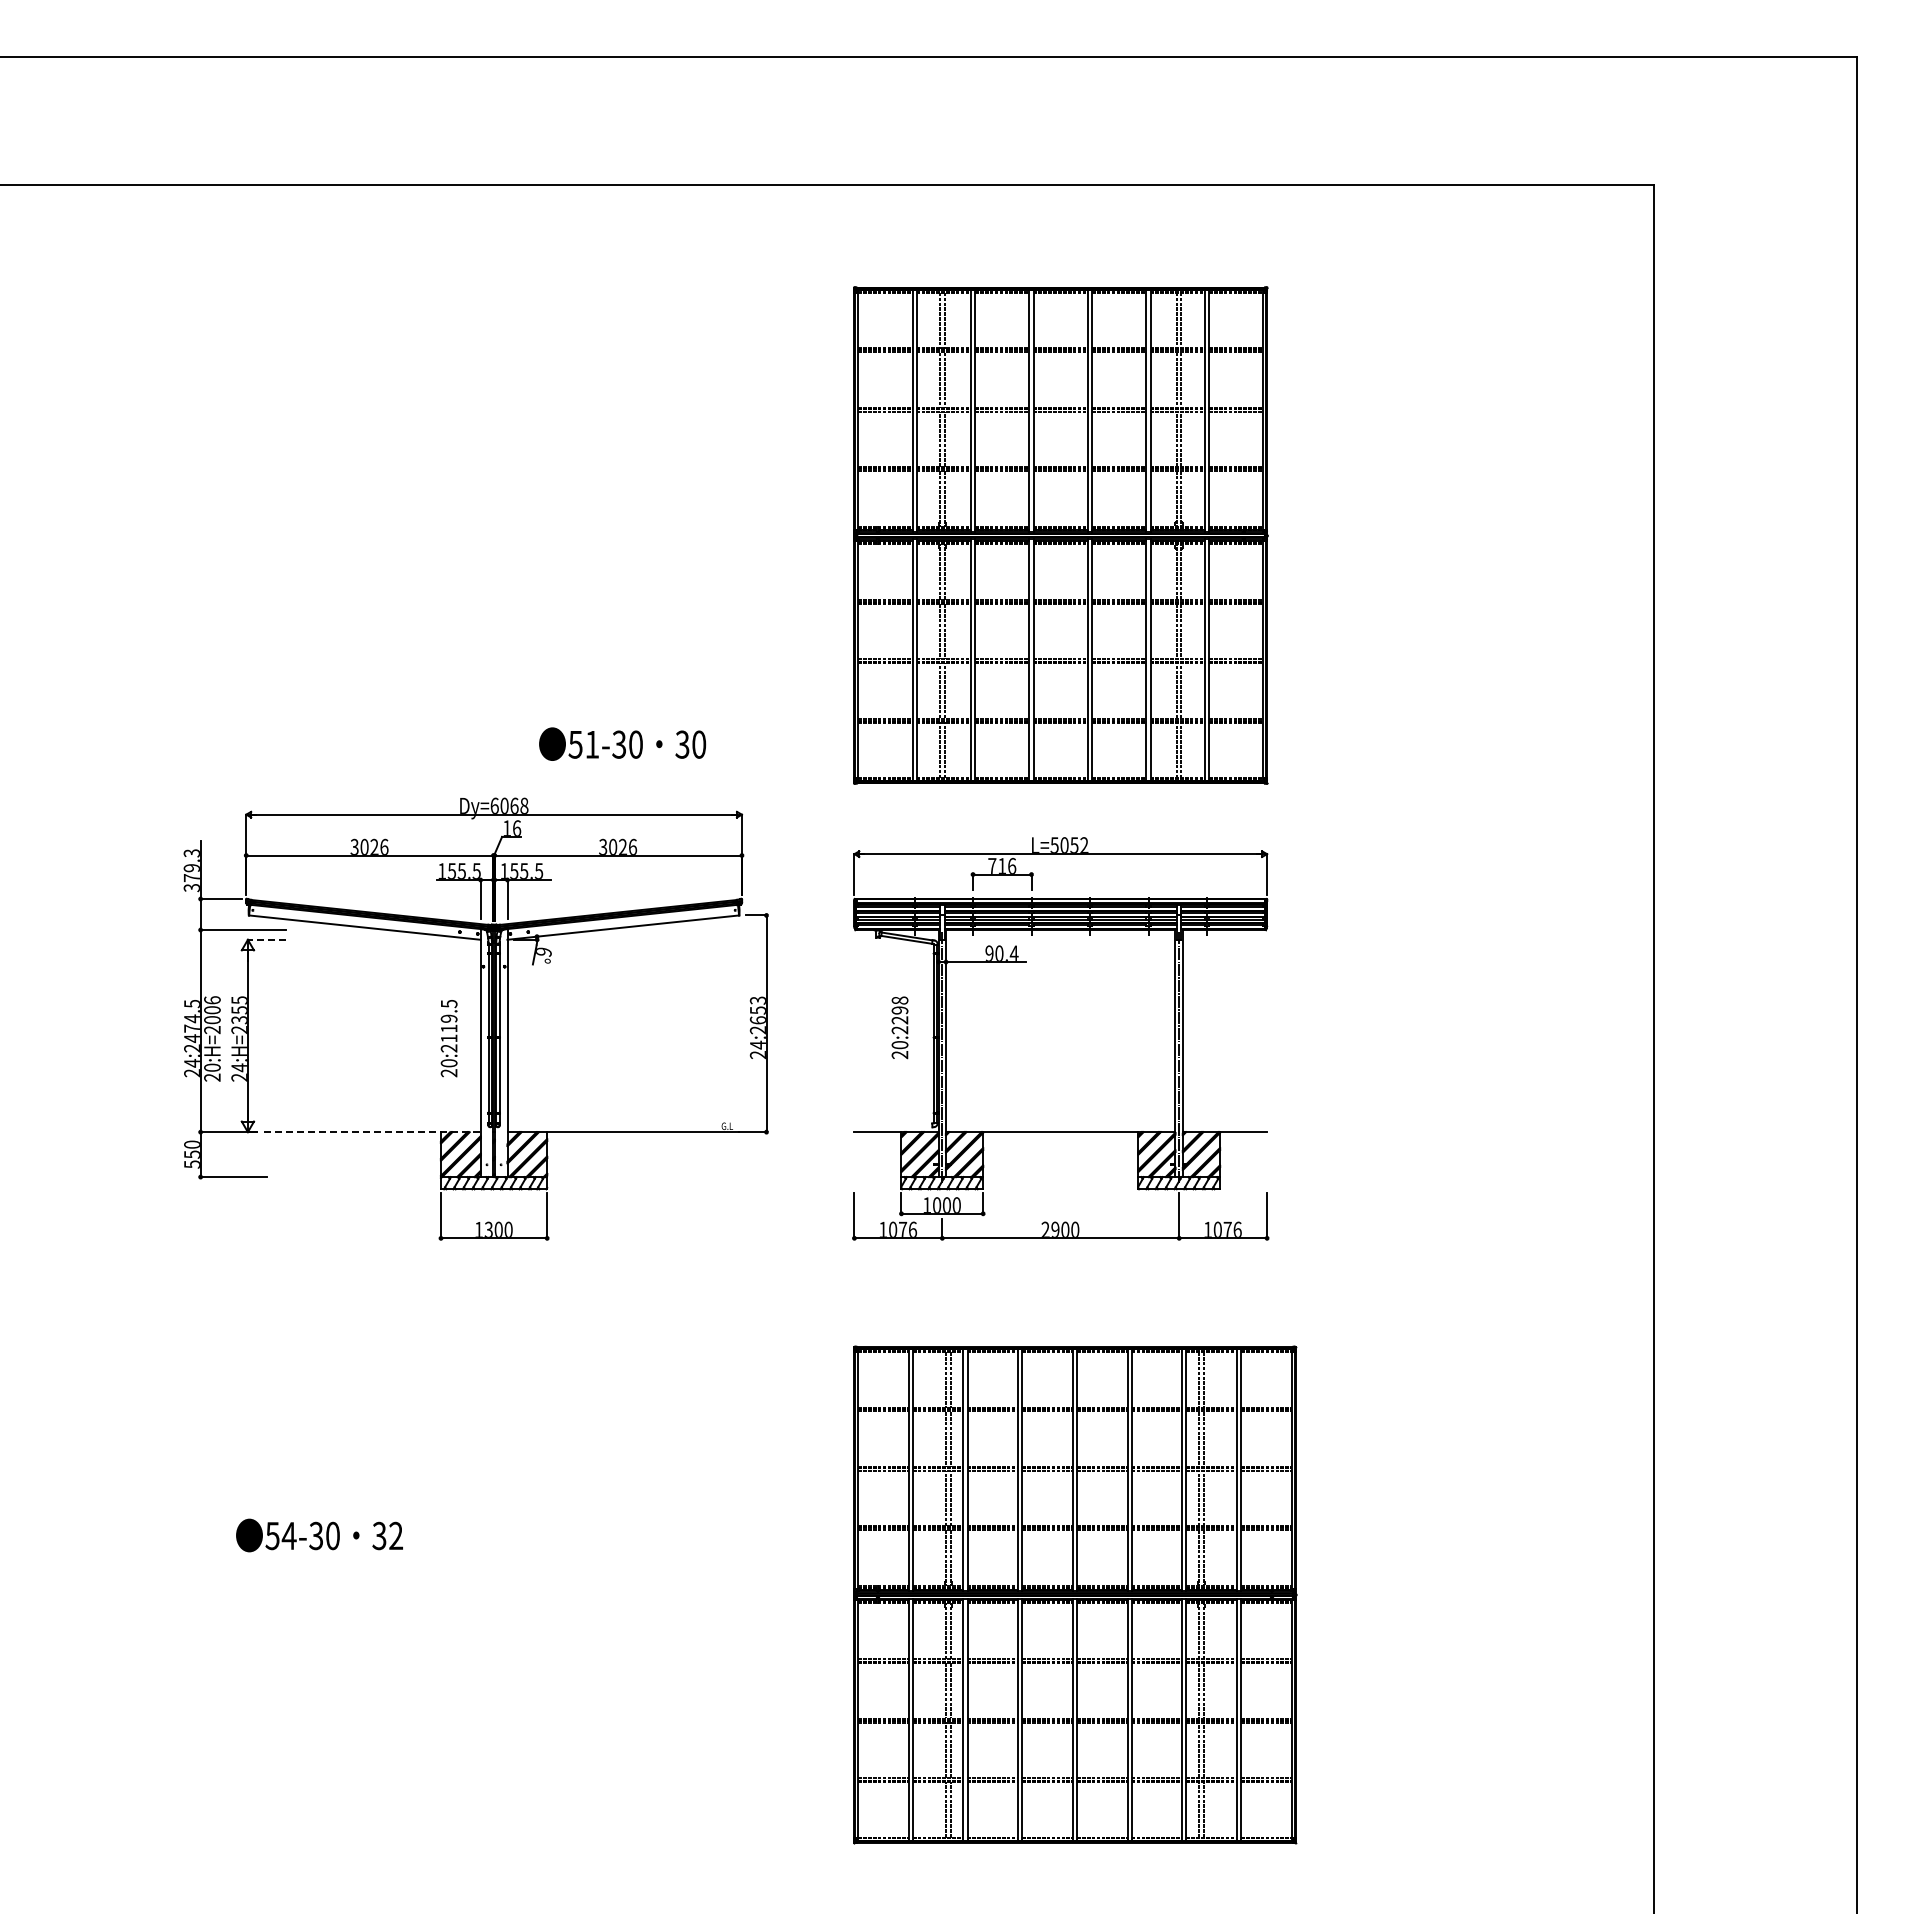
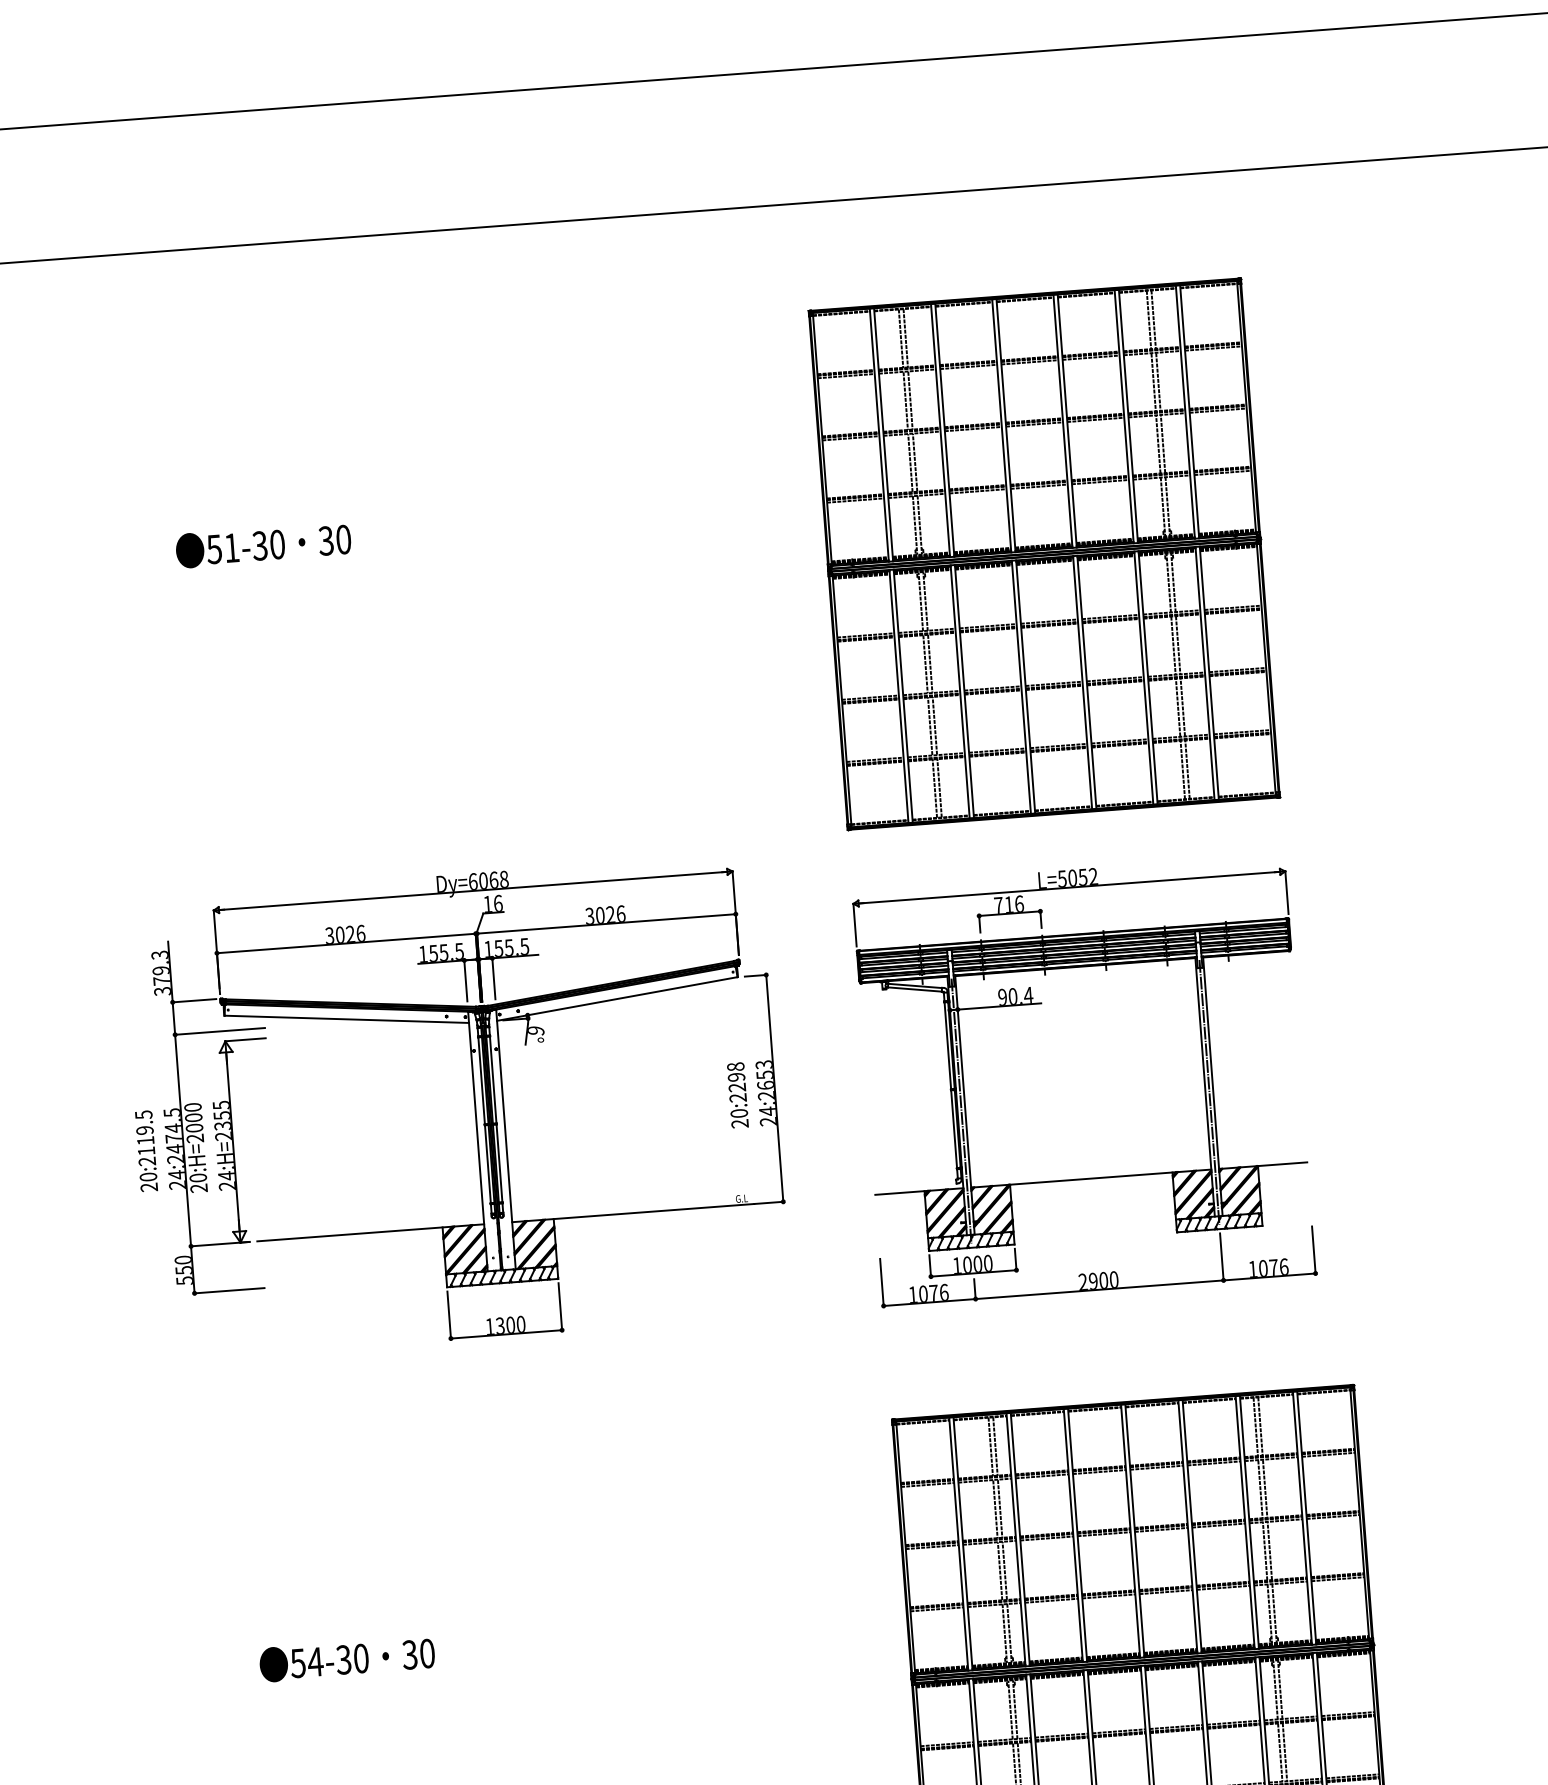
text: (622, 743) -> (263, 544), moved
line: (266, 939) -> (244, 1039), dashed -> solid
text: (212, 1000) -> (193, 1107), 20:H=2006 -> 20:H=2000
text: (899, 1027) -> (737, 1095), moved
text: (448, 1038) -> (145, 1151), moved
line: (372, 1132) -> (370, 1233), dashed -> solid
text: (396, 1536) -> (427, 1654), 32 -> 30

